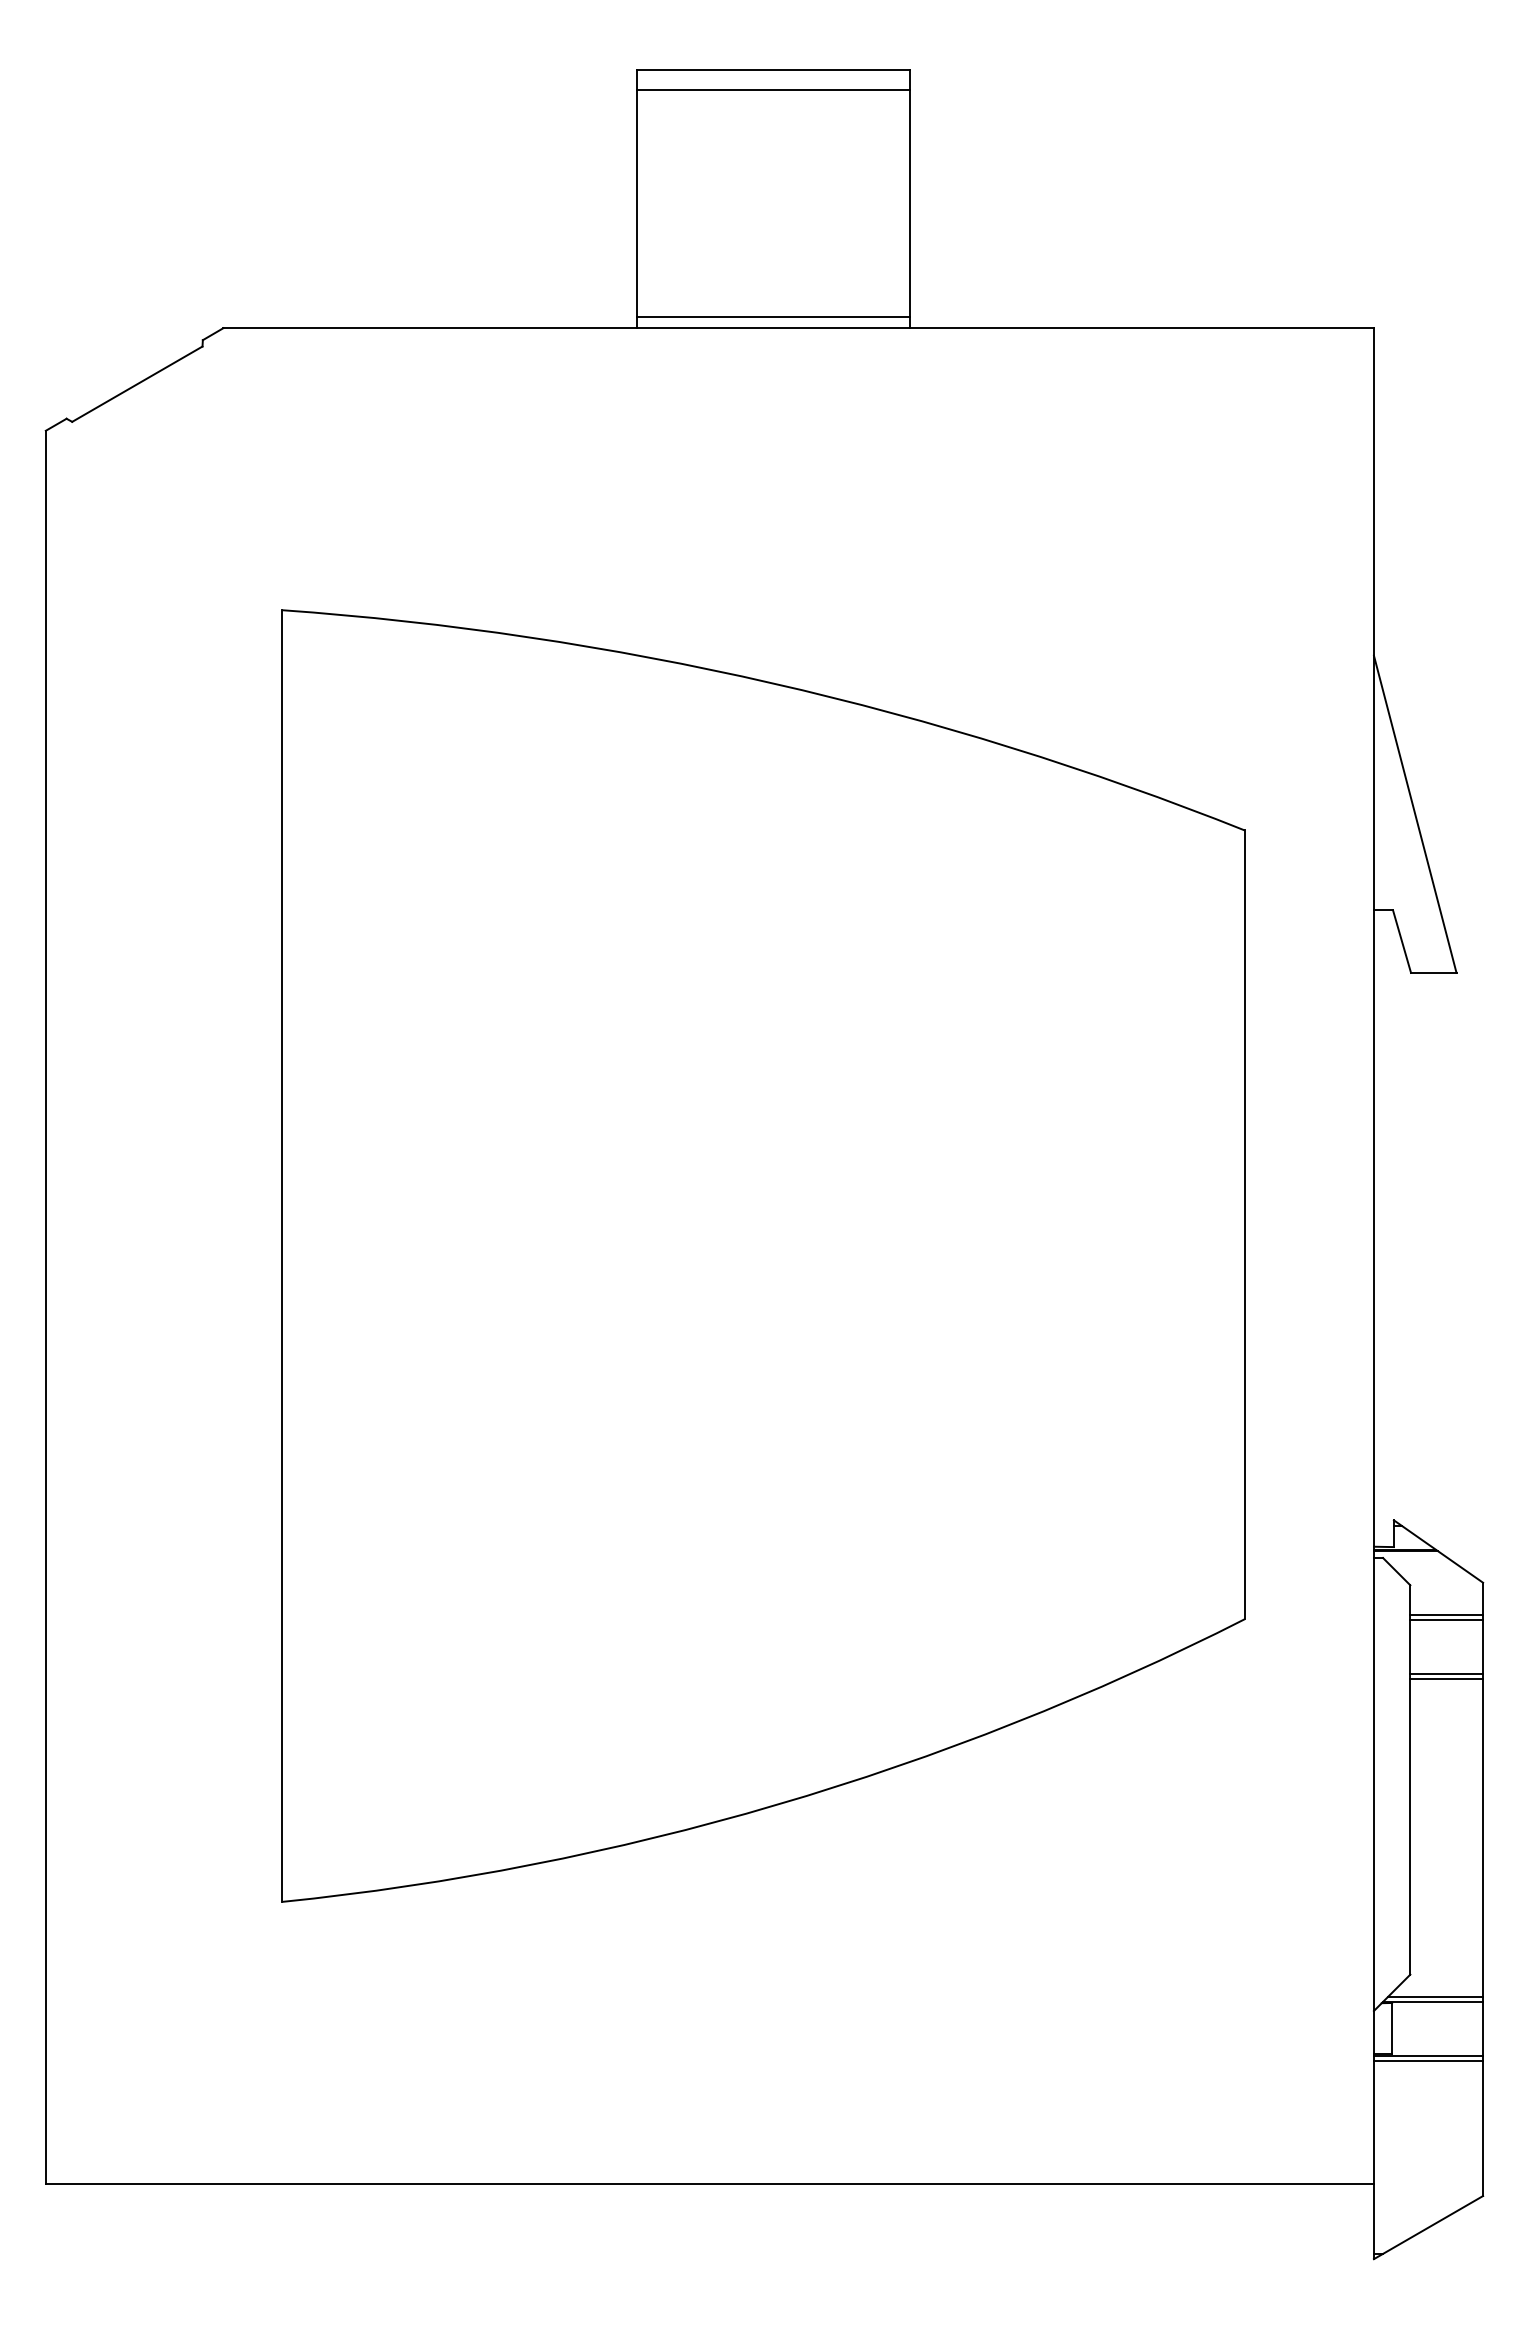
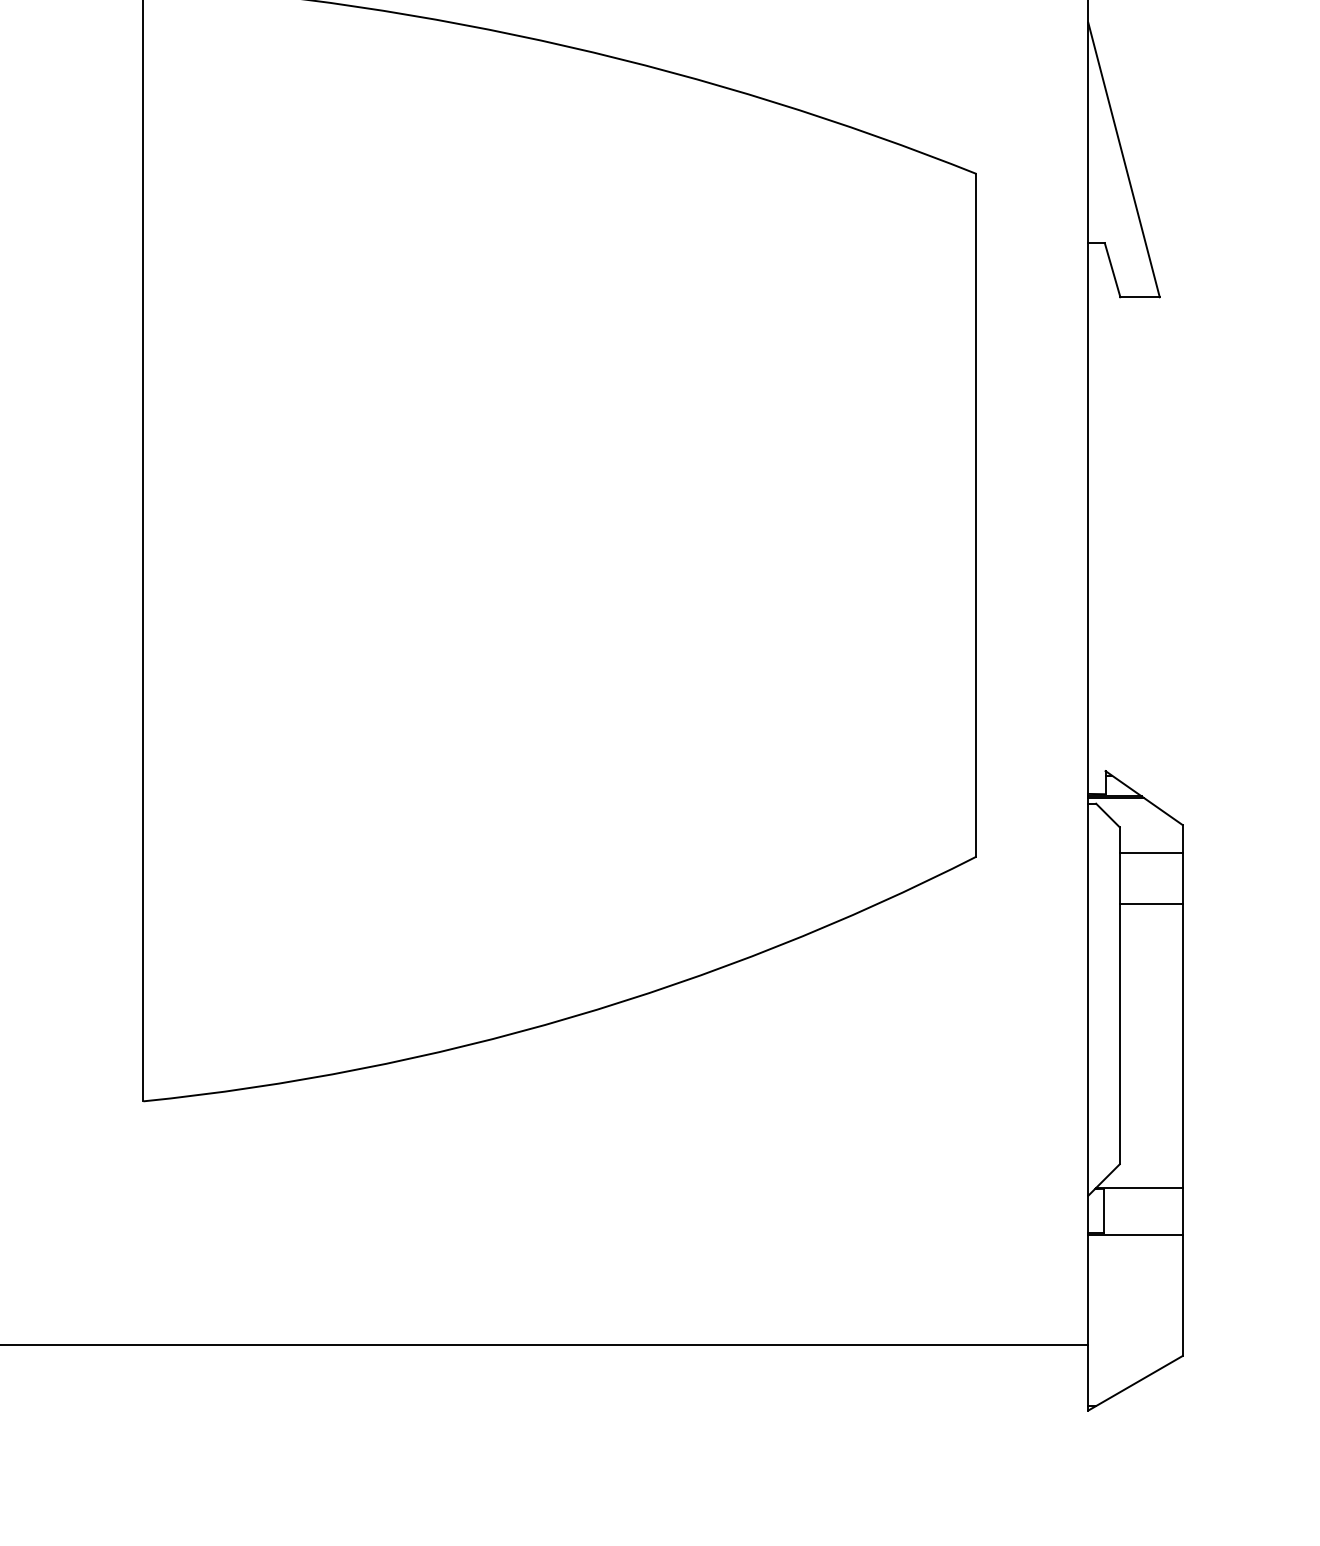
line: (1446, 1619) -> (1151, 856), removed
line: (1446, 1678) -> (1151, 907), removed
line: (1435, 1997) -> (1141, 1184), removed
line: (1428, 2061) -> (1135, 1239), removed

